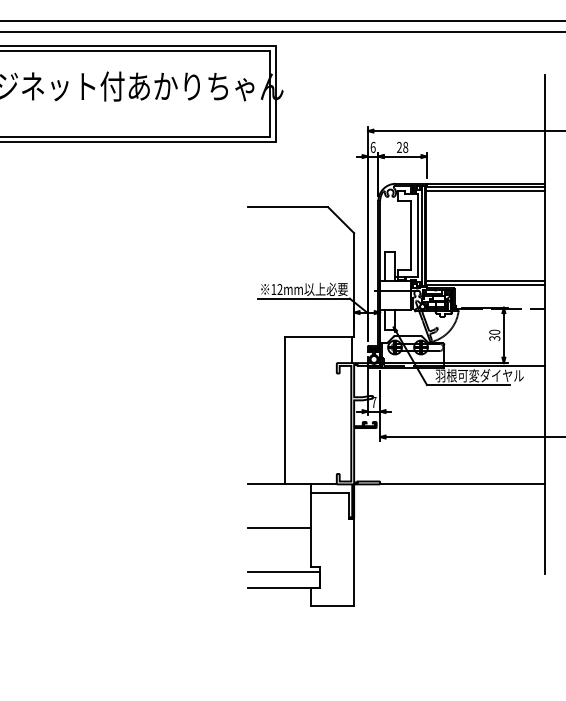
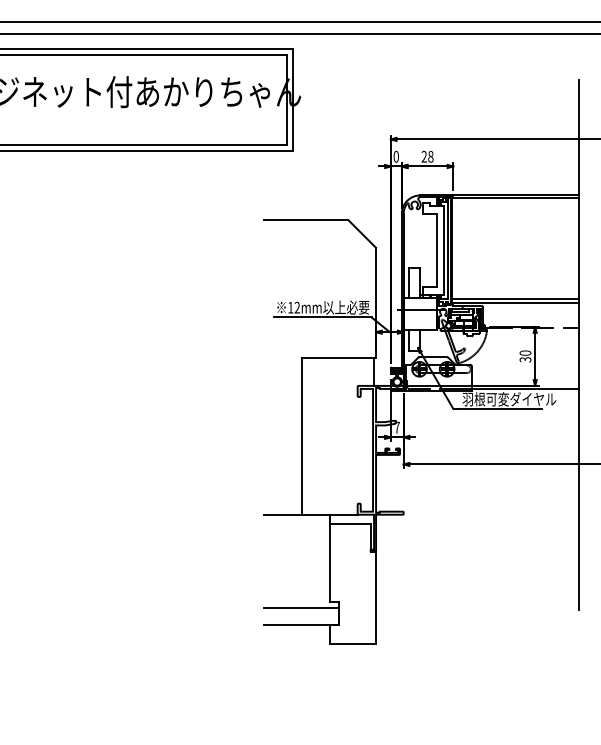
text: (372, 147) -> (395, 156), 6 -> 0
line: (484, 191) -> (514, 203), removed
line: (461, 484) -> (490, 514), removed
line: (279, 527) -> (296, 560), removed

